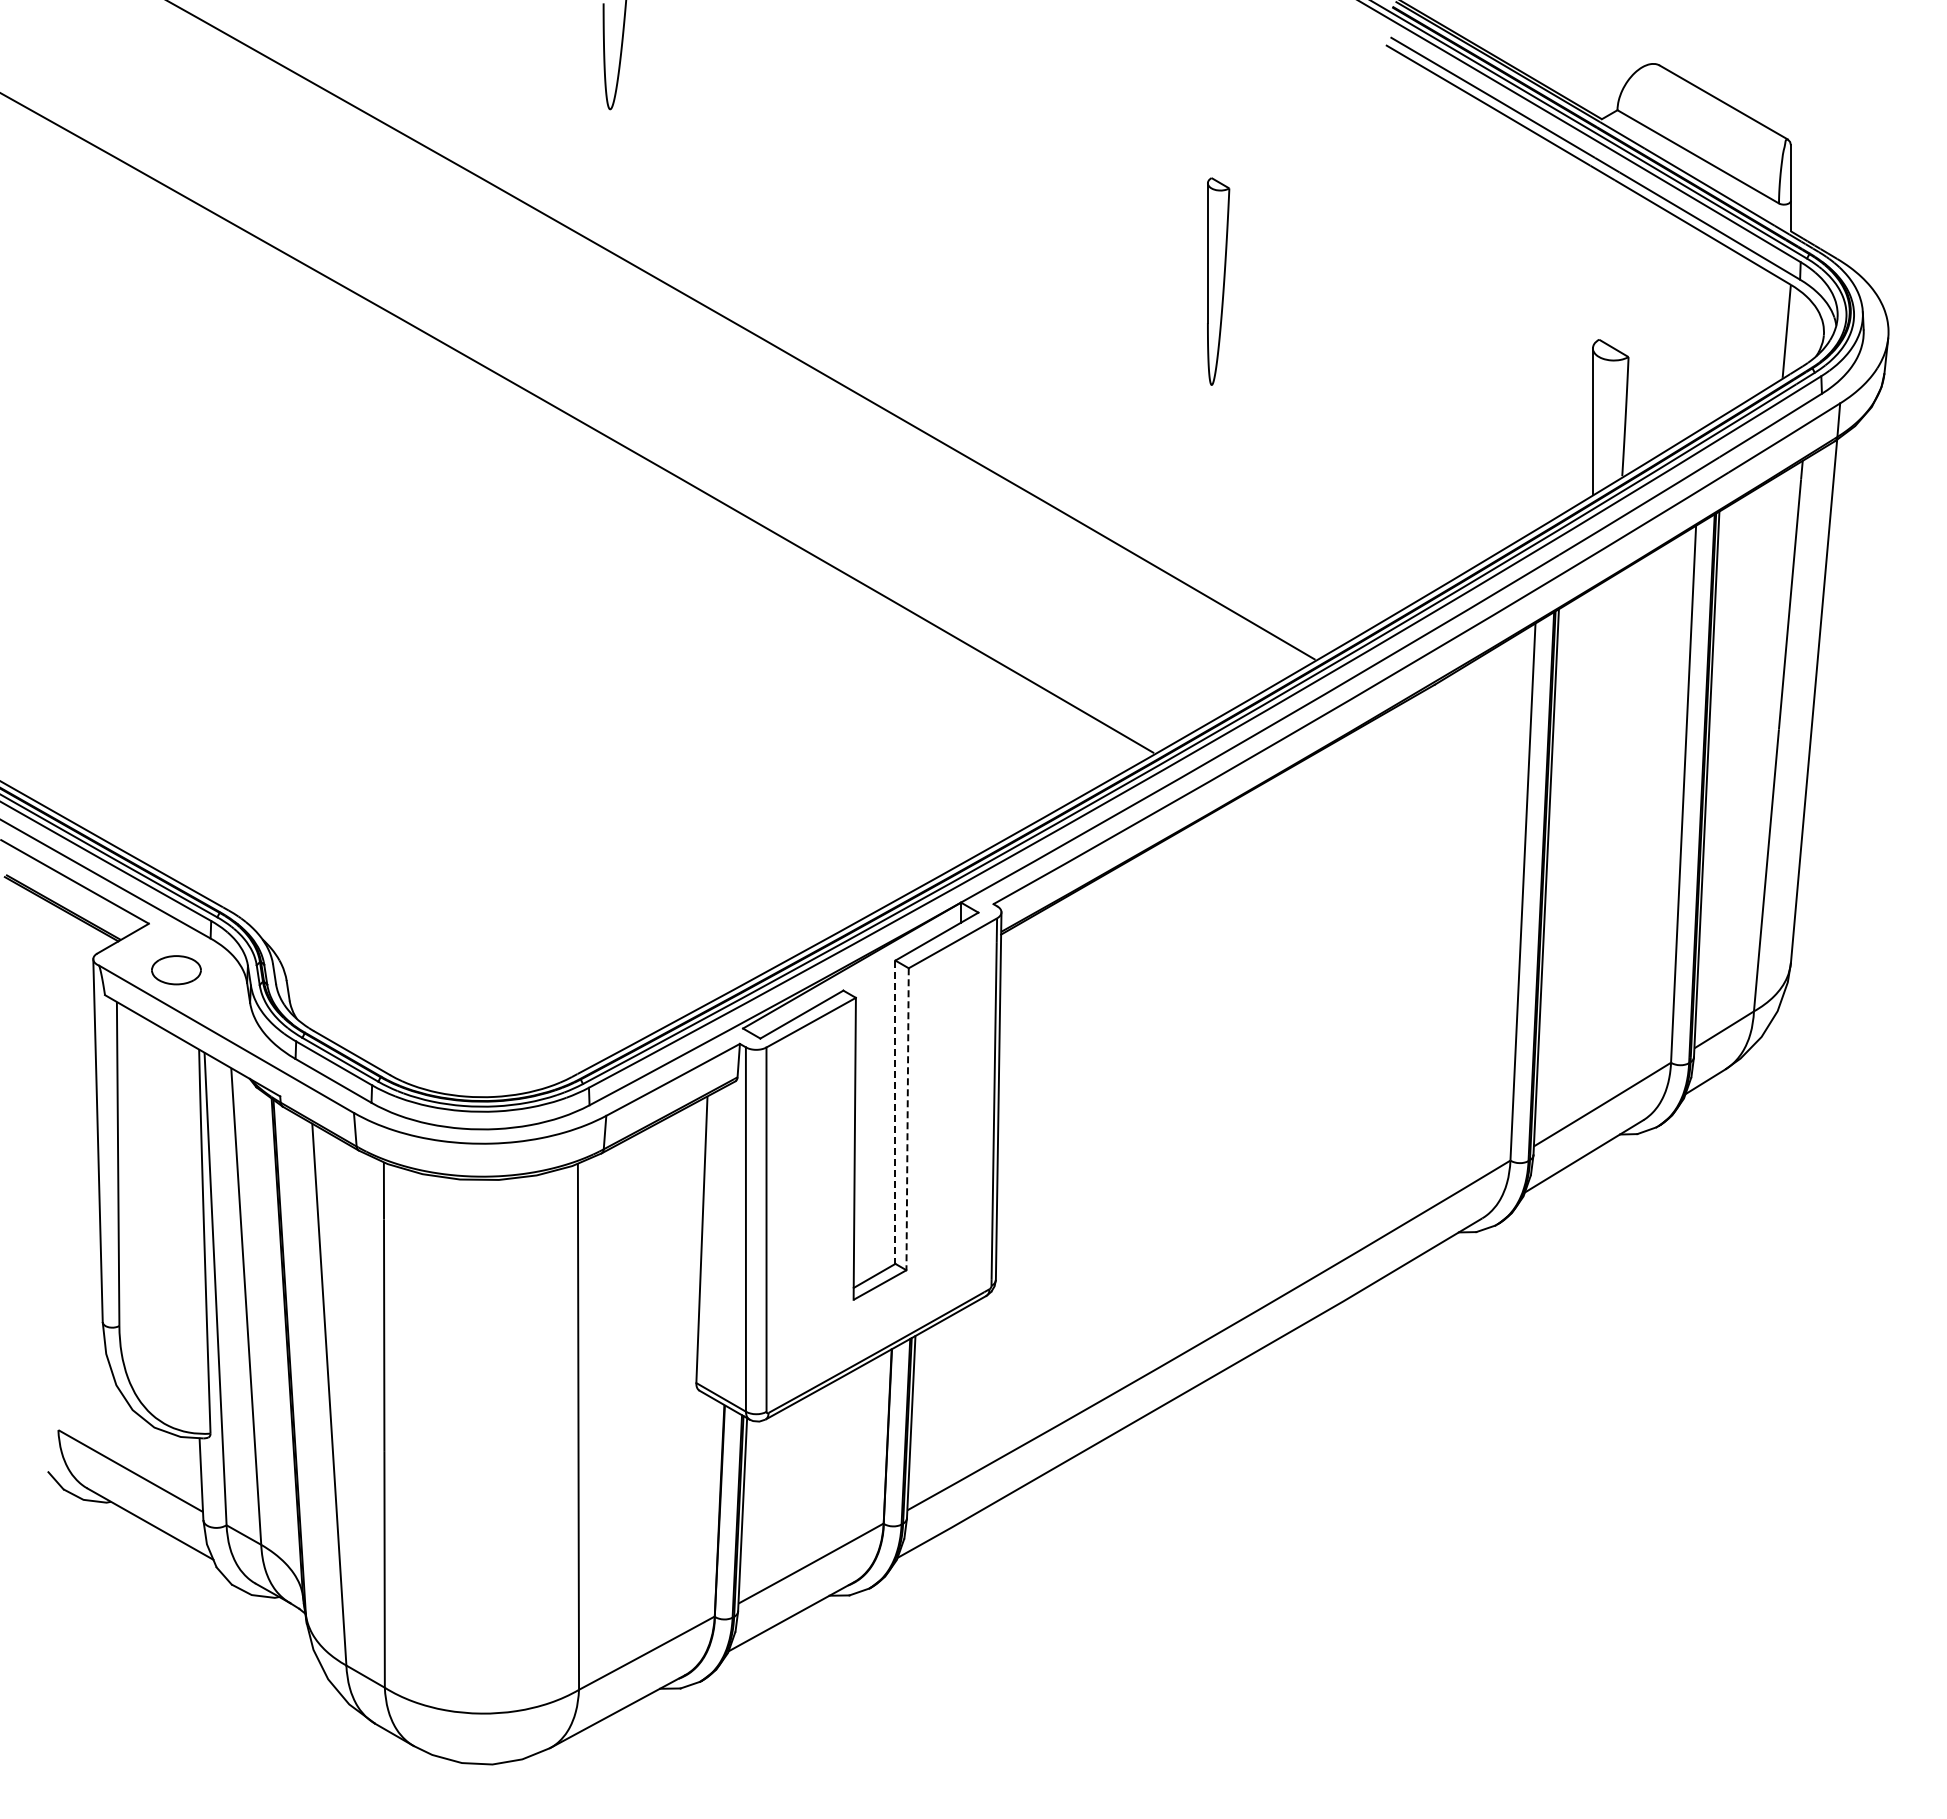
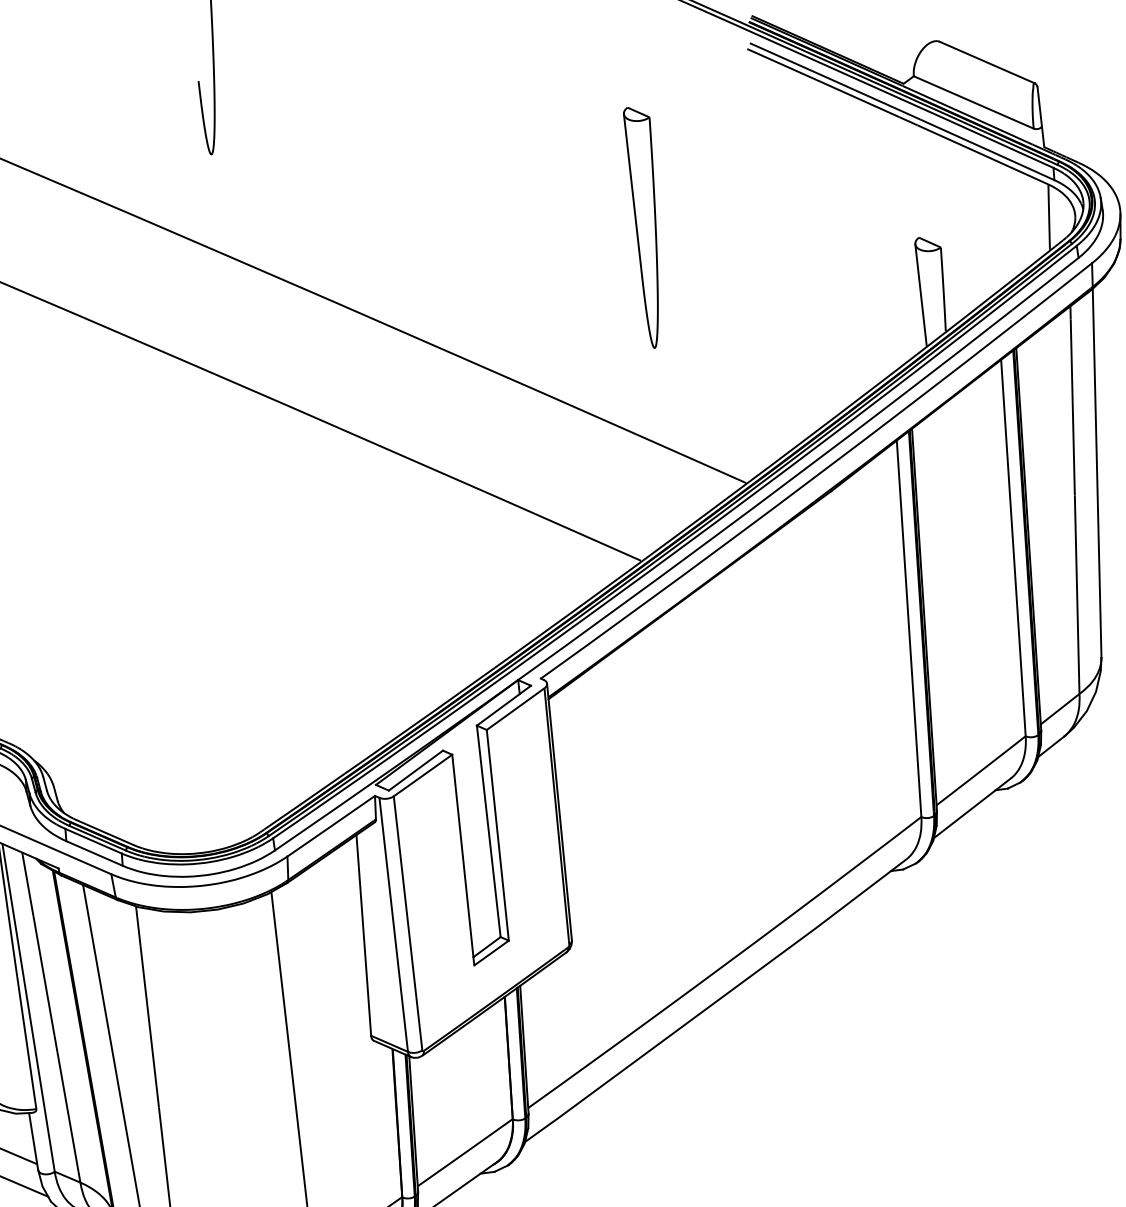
part: (1218, 281) -> (649, 226), size x1.67
line: (895, 1112) -> (488, 831), dashed -> solid
line: (907, 1119) -> (497, 835), dashed -> solid

